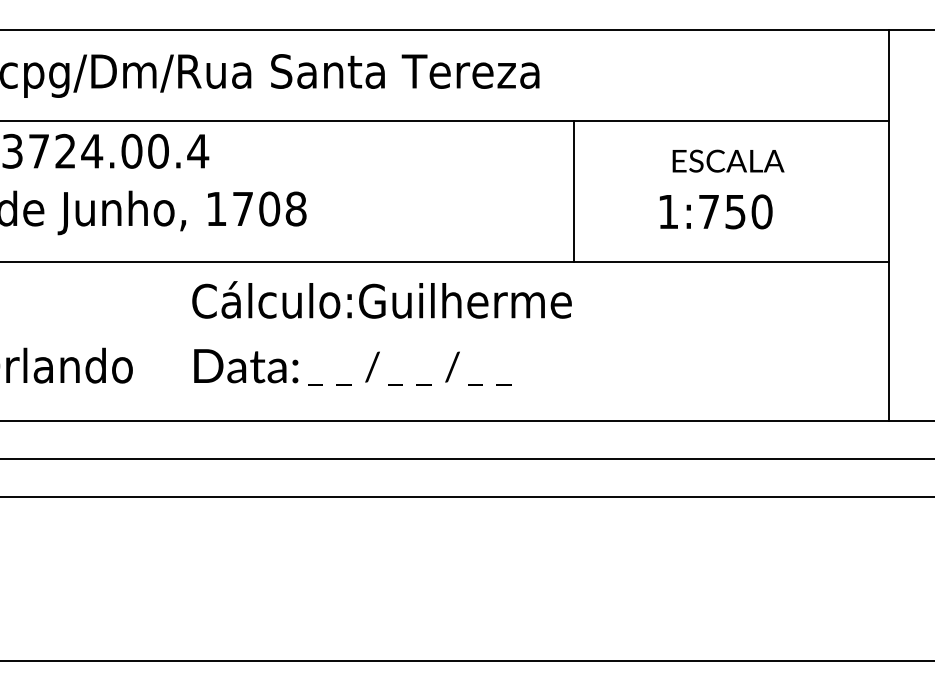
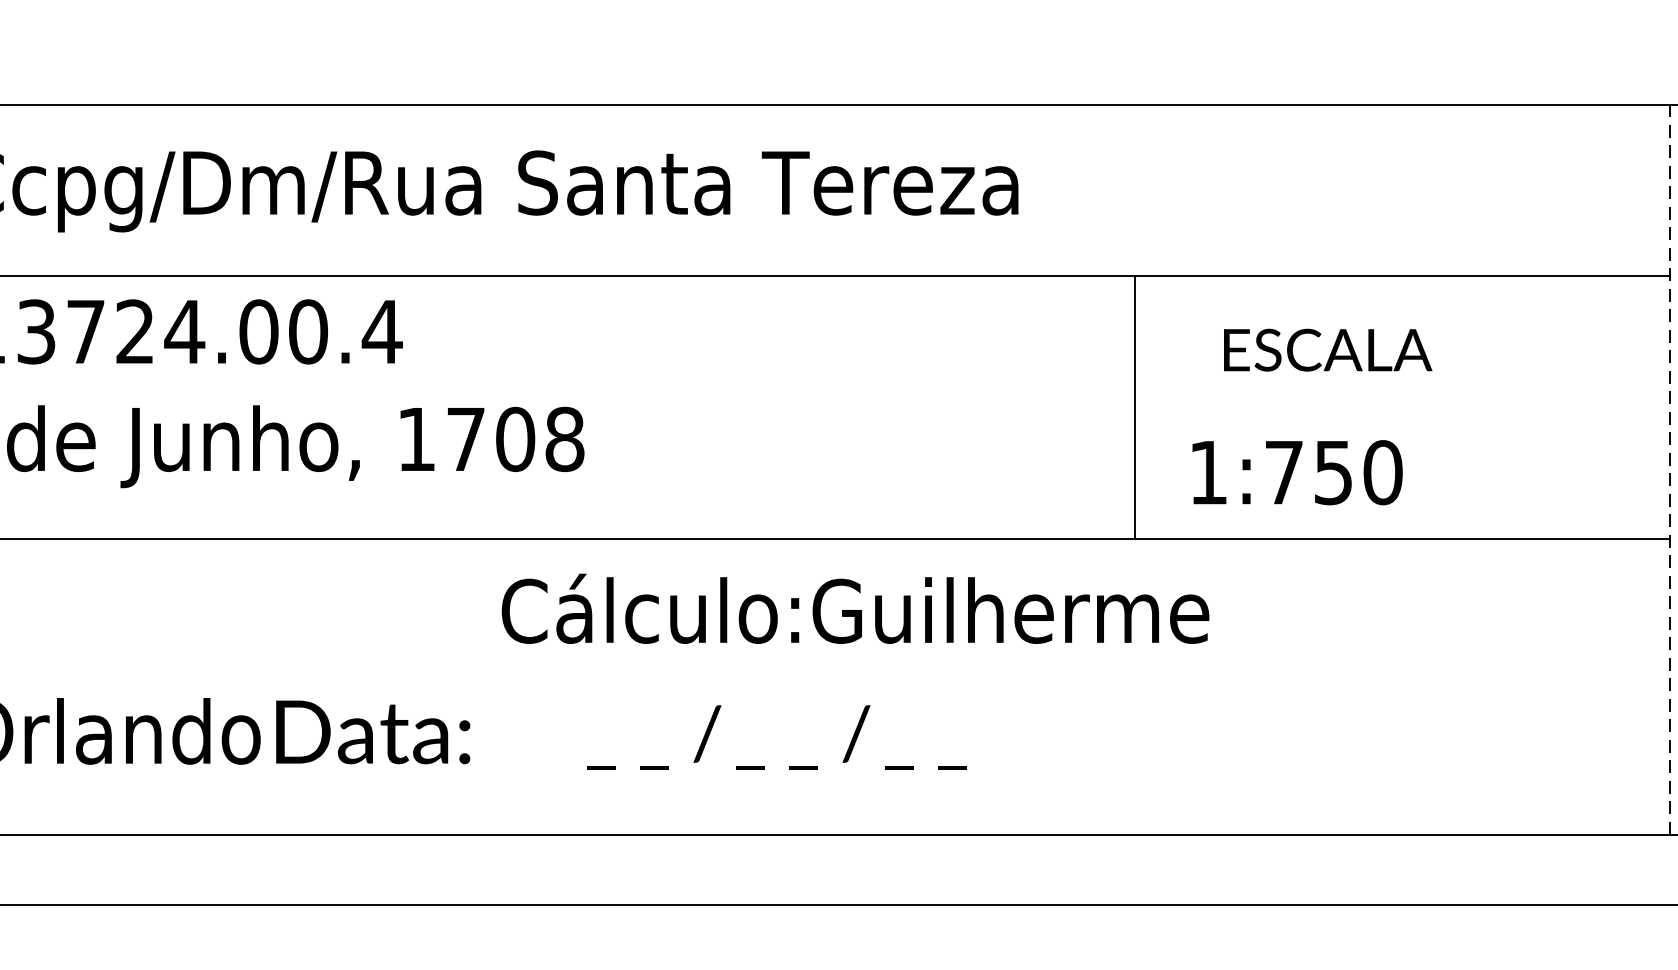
text: (728, 160) -> (1327, 348), moved
line: (574, 191) -> (1135, 406), moved
text: (715, 211) -> (1296, 471), moved
line: (888, 225) -> (1668, 470), solid -> dashed
text: (381, 299) -> (854, 607), moved
text: (246, 366) -> (373, 732), moved

